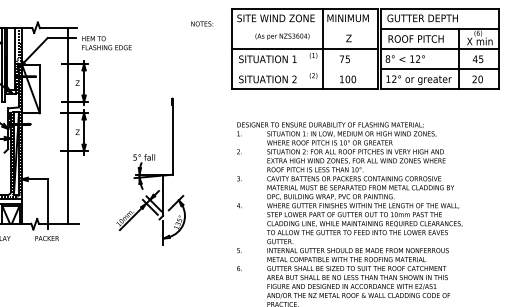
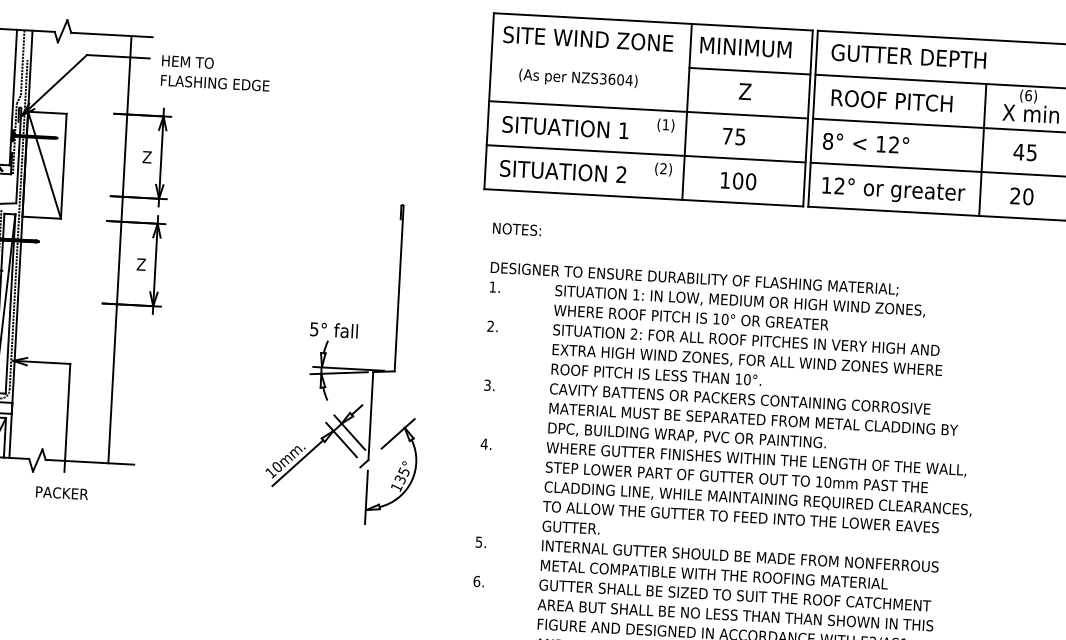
text: (202, 23) -> (517, 228), moved
line: (350, 29) -> (749, 72), added
text: (282, 36) -> (578, 78), moved
line: (305, 69) -> (646, 154), added
part: (150, 171) -> (346, 361), moved

